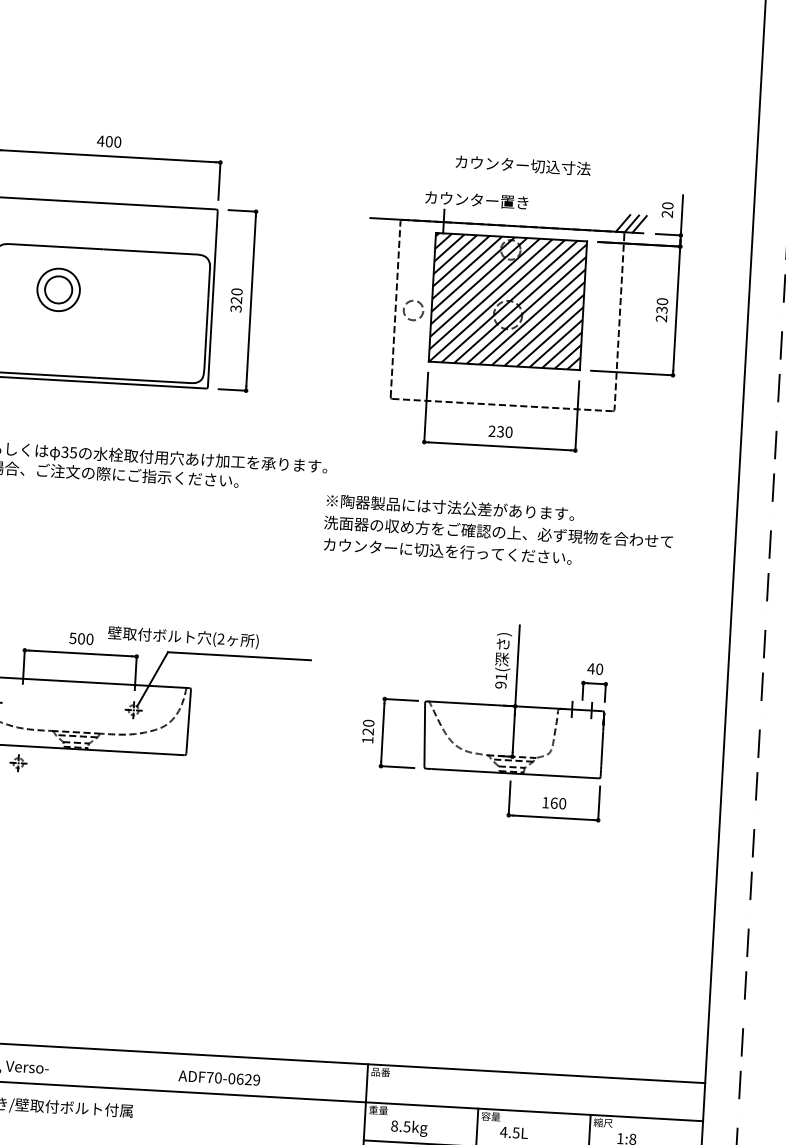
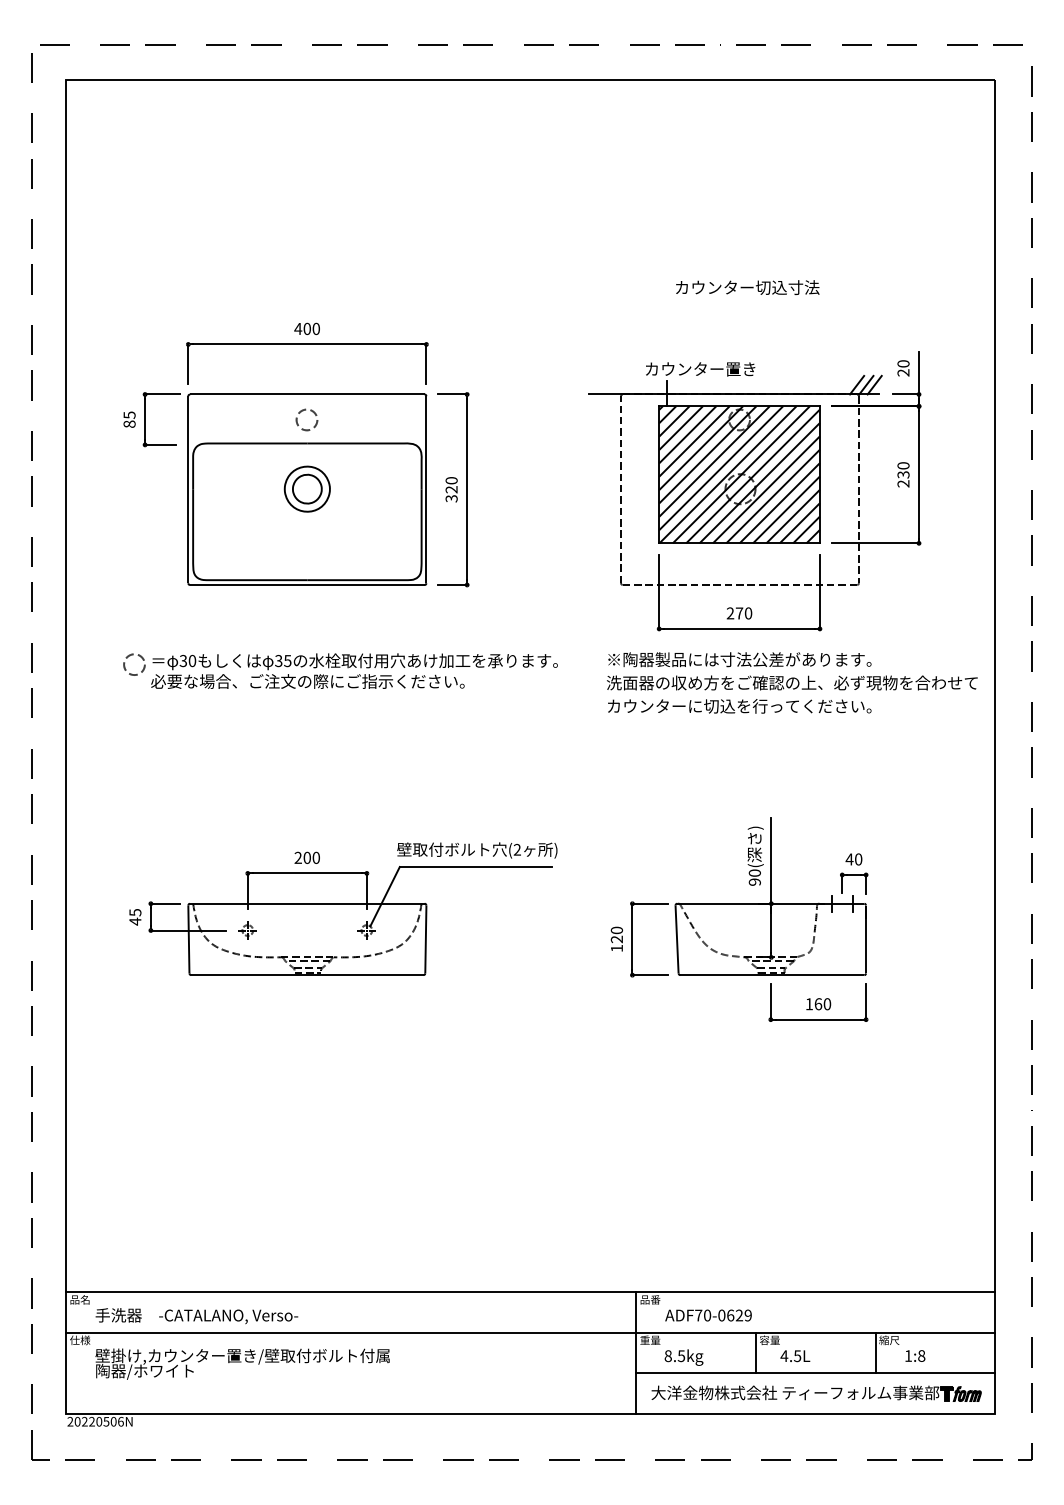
text: (523, 165) -> (747, 287), moved
part: (57, 289) -> (306, 488), moved
circle: (413, 310) -> (306, 419), moved
text: (500, 431) -> (739, 613), 230 -> 270
text: (498, 531) -> (792, 682), moved
text: (72, 637) -> (297, 857), 500 -> 200
text: (183, 637) -> (477, 850), moved
text: (501, 676) -> (754, 872), 91( -> 90(
part: (18, 763) -> (247, 930), moved
text: (219, 1078) -> (708, 1315), moved

